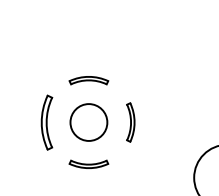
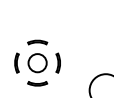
part: (46, 121) -> (16, 62), size x0.71

